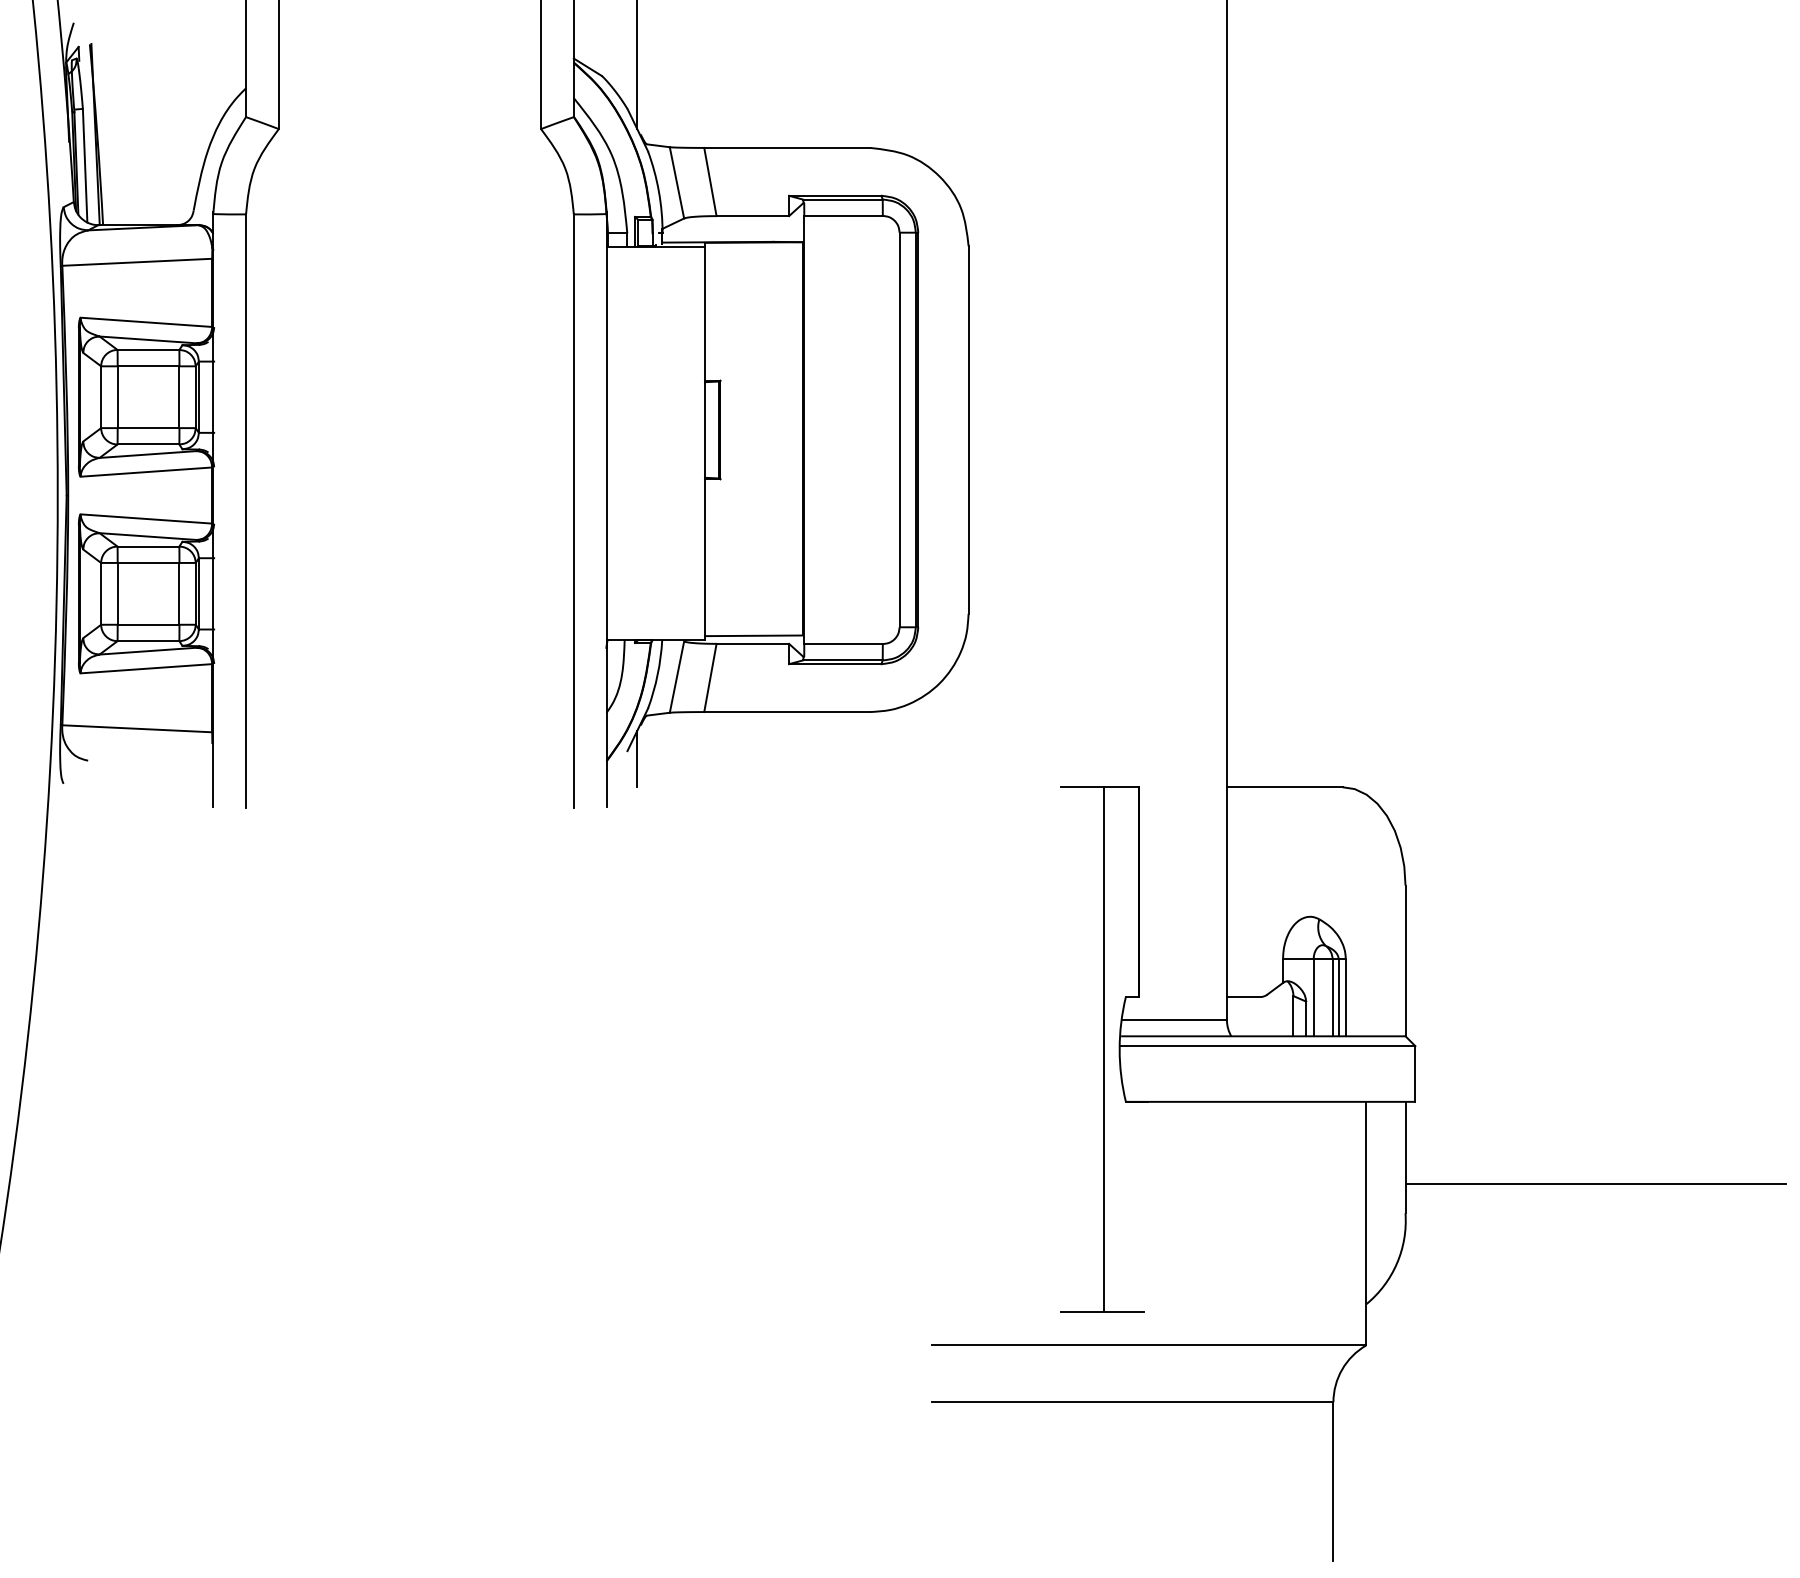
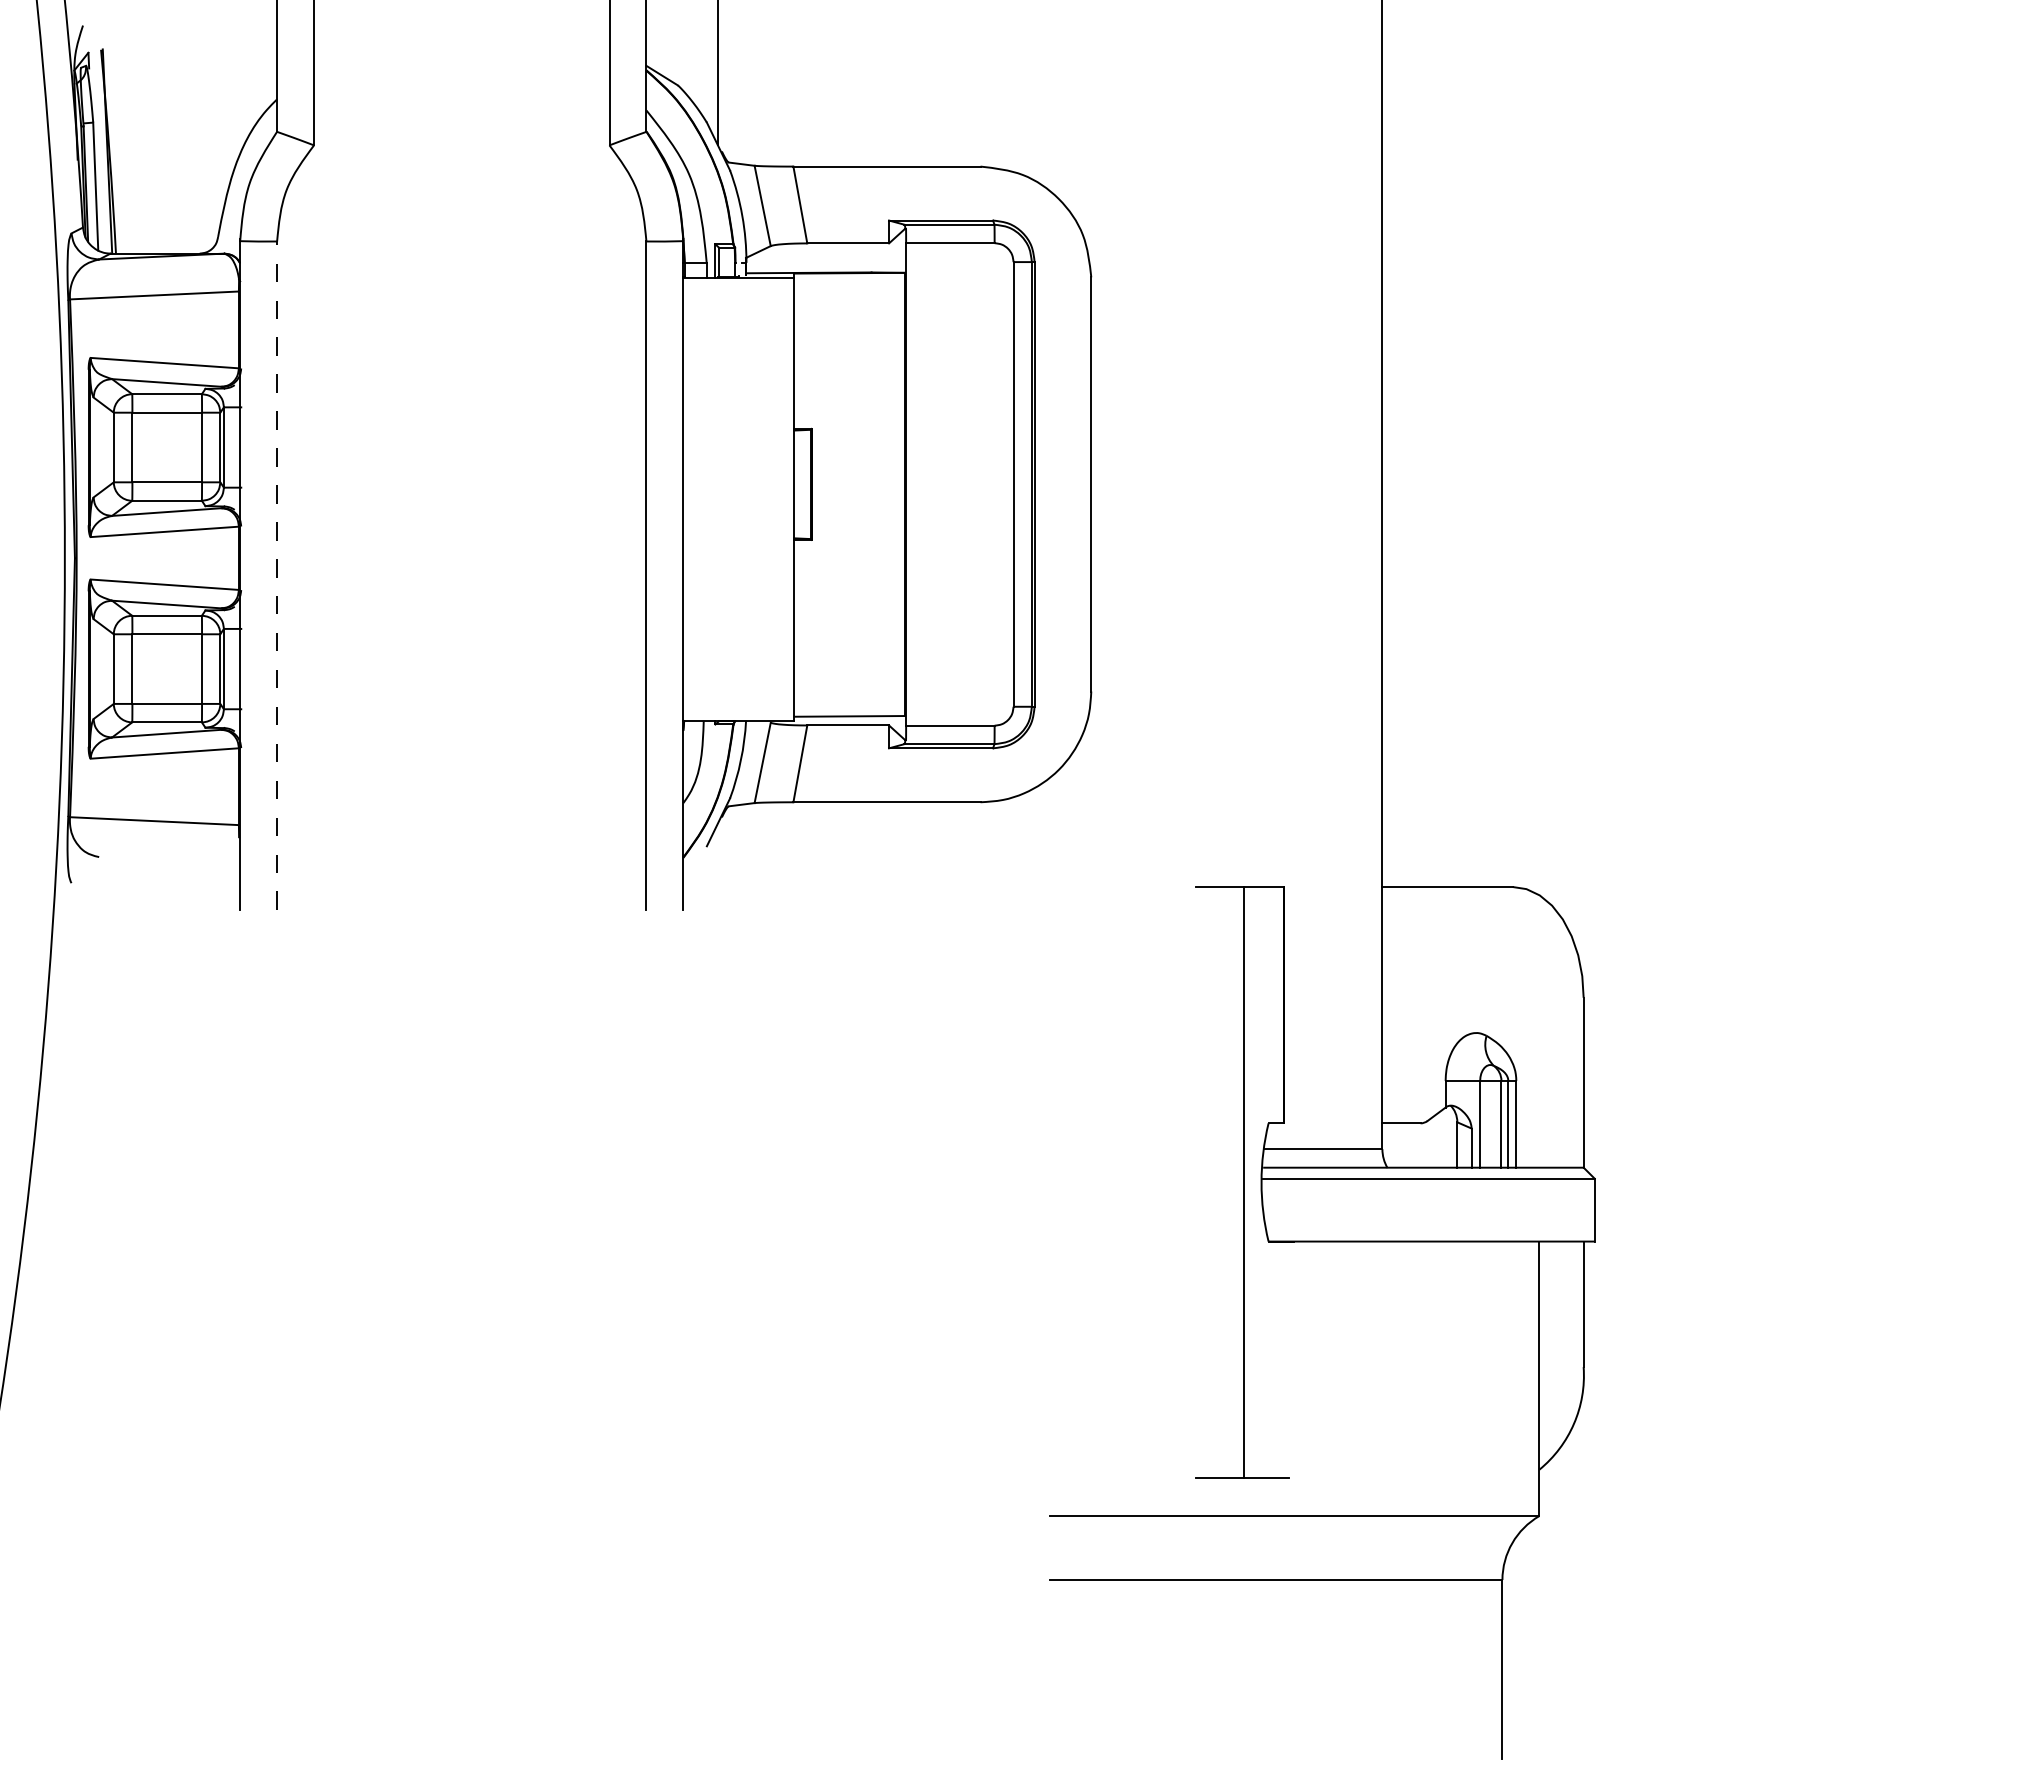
line: (246, 510) -> (277, 575), solid -> dashed
line: (636, 759) -> (717, 855), removed
line: (1595, 1183) -> (1797, 1333), removed

